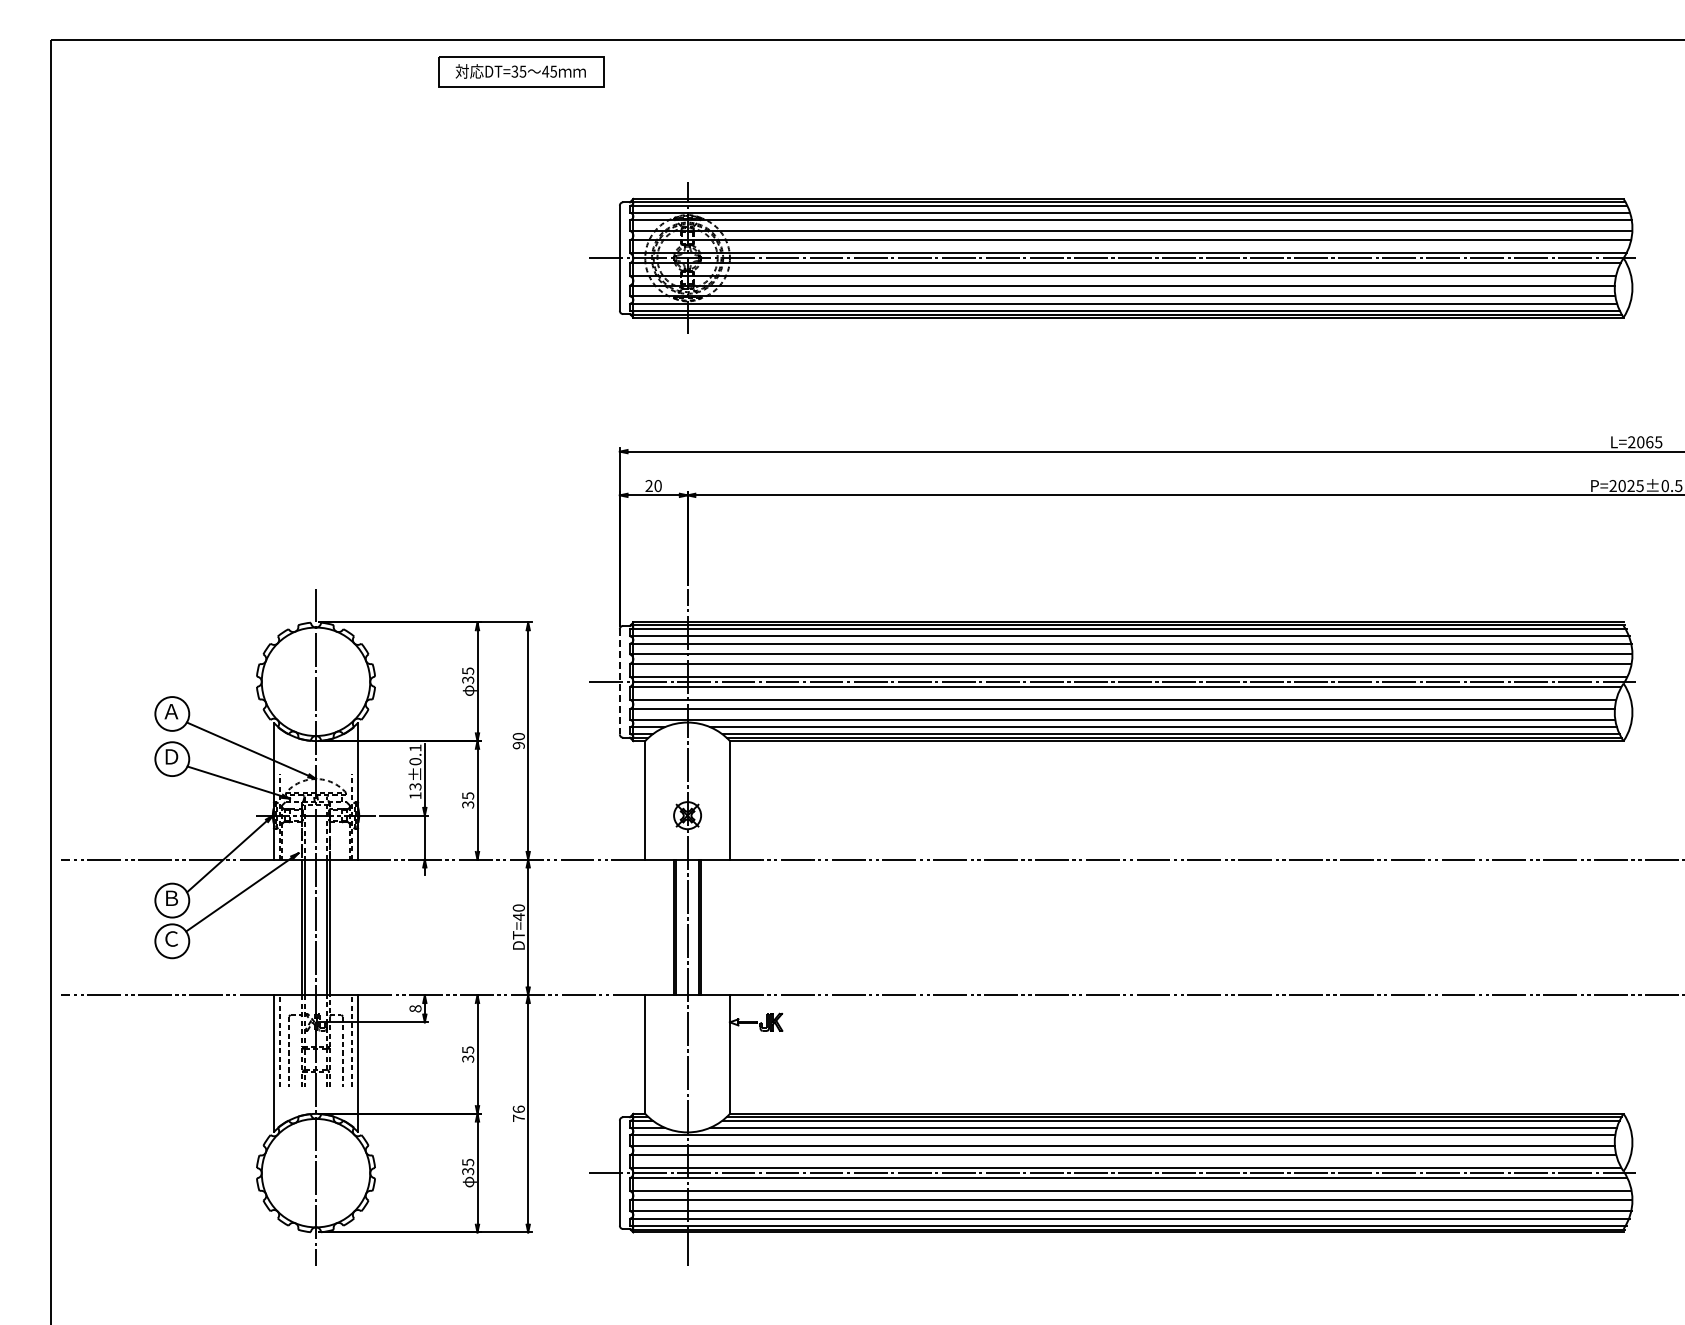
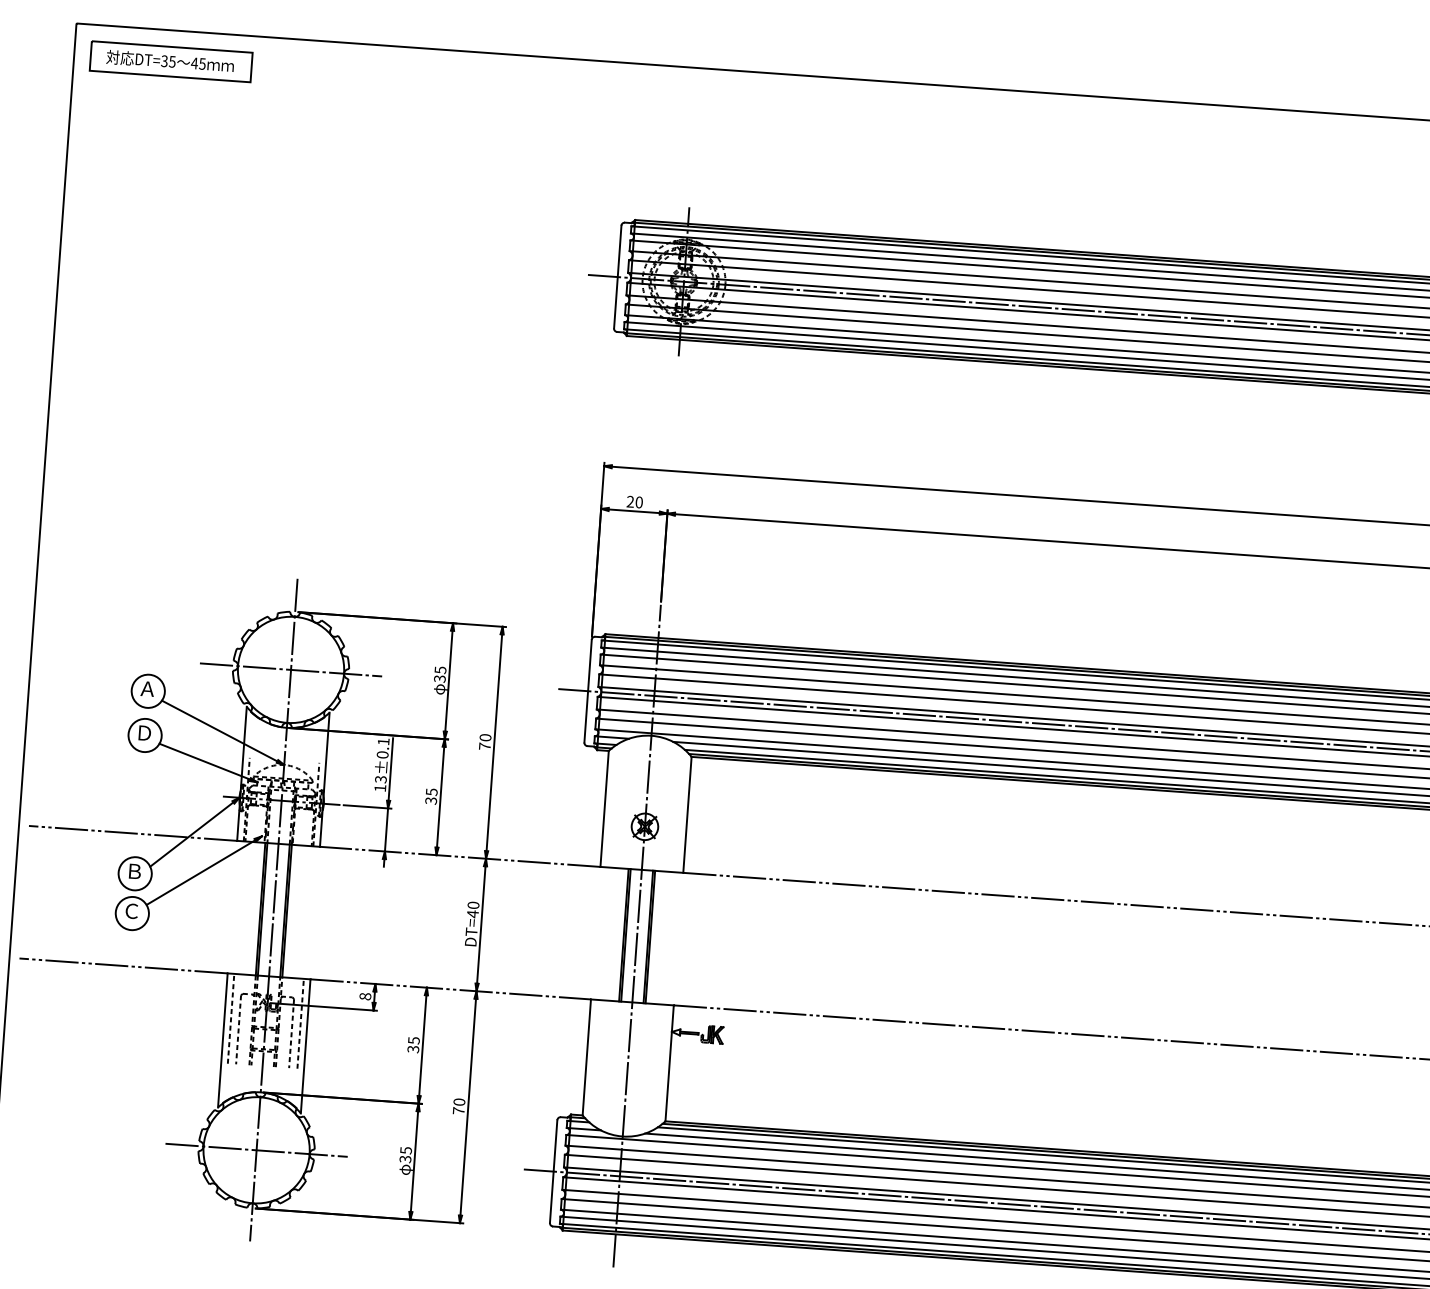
part: (521, 71) -> (171, 61), moved
line: (315, 681) -> (290, 669), added
line: (619, 681) -> (587, 690), dashed -> solid
text: (518, 745) -> (484, 746), 90 -> 70
text: (518, 1108) -> (459, 1101), 76 -> 70
line: (315, 1173) -> (256, 1150), added

